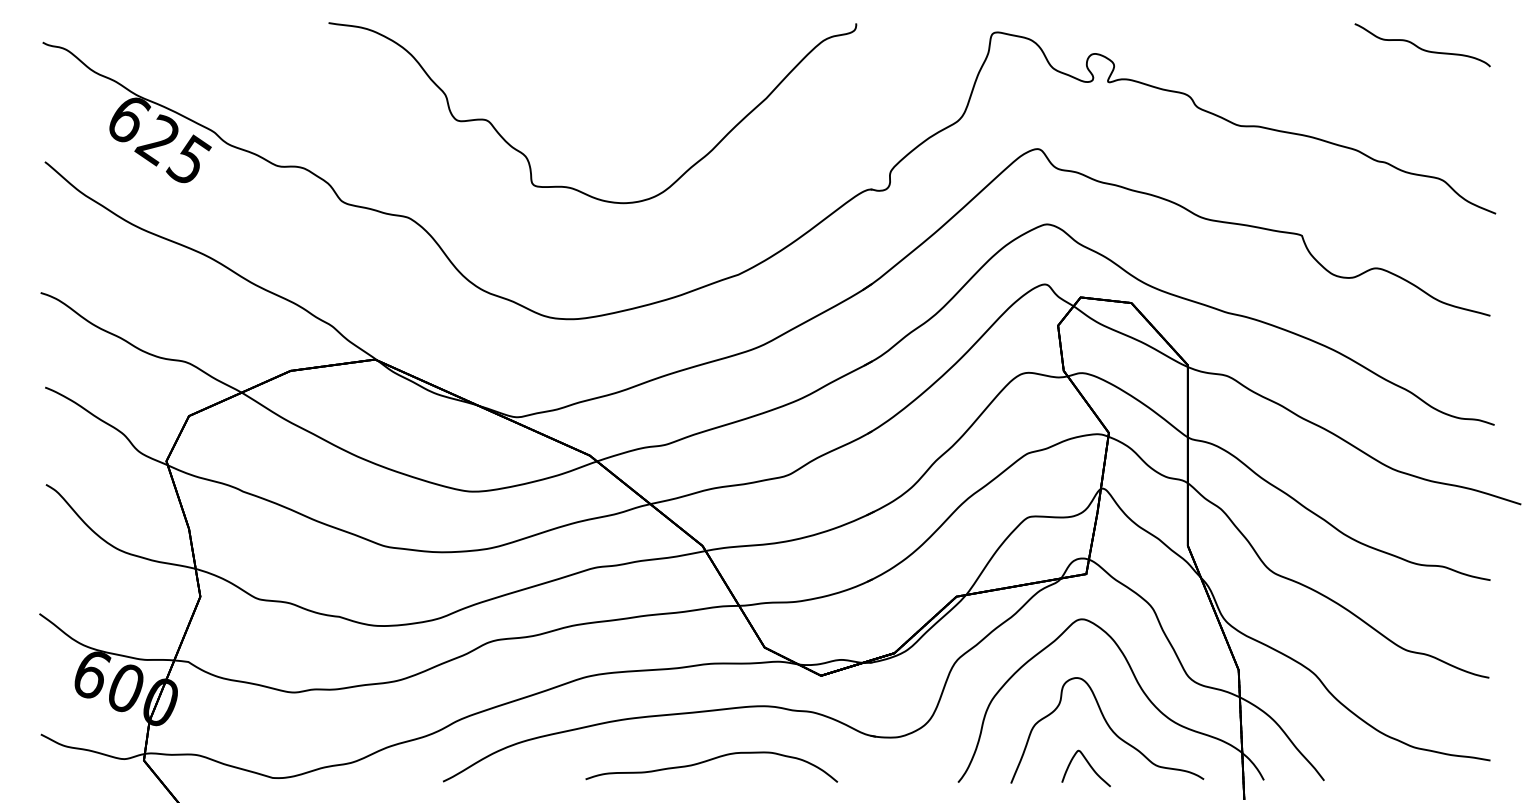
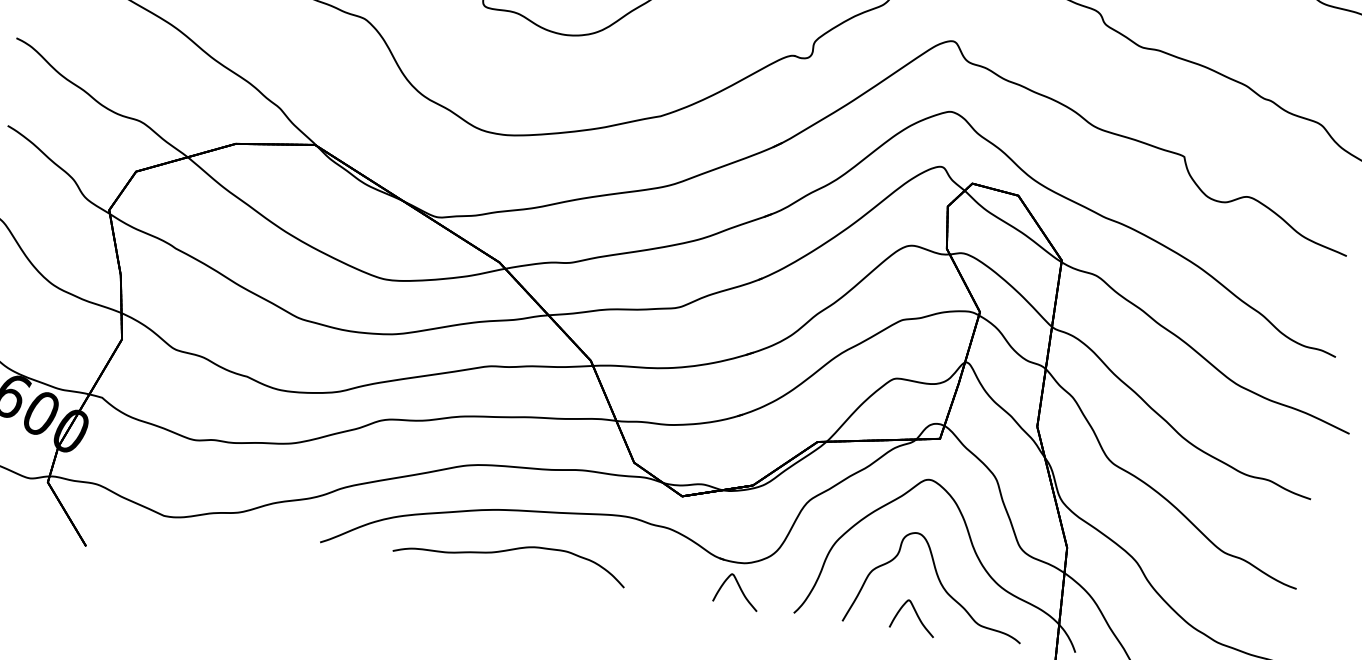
part: (711, 766) -> (510, 556), moved
part: (893, 768) -> (736, 591), added

